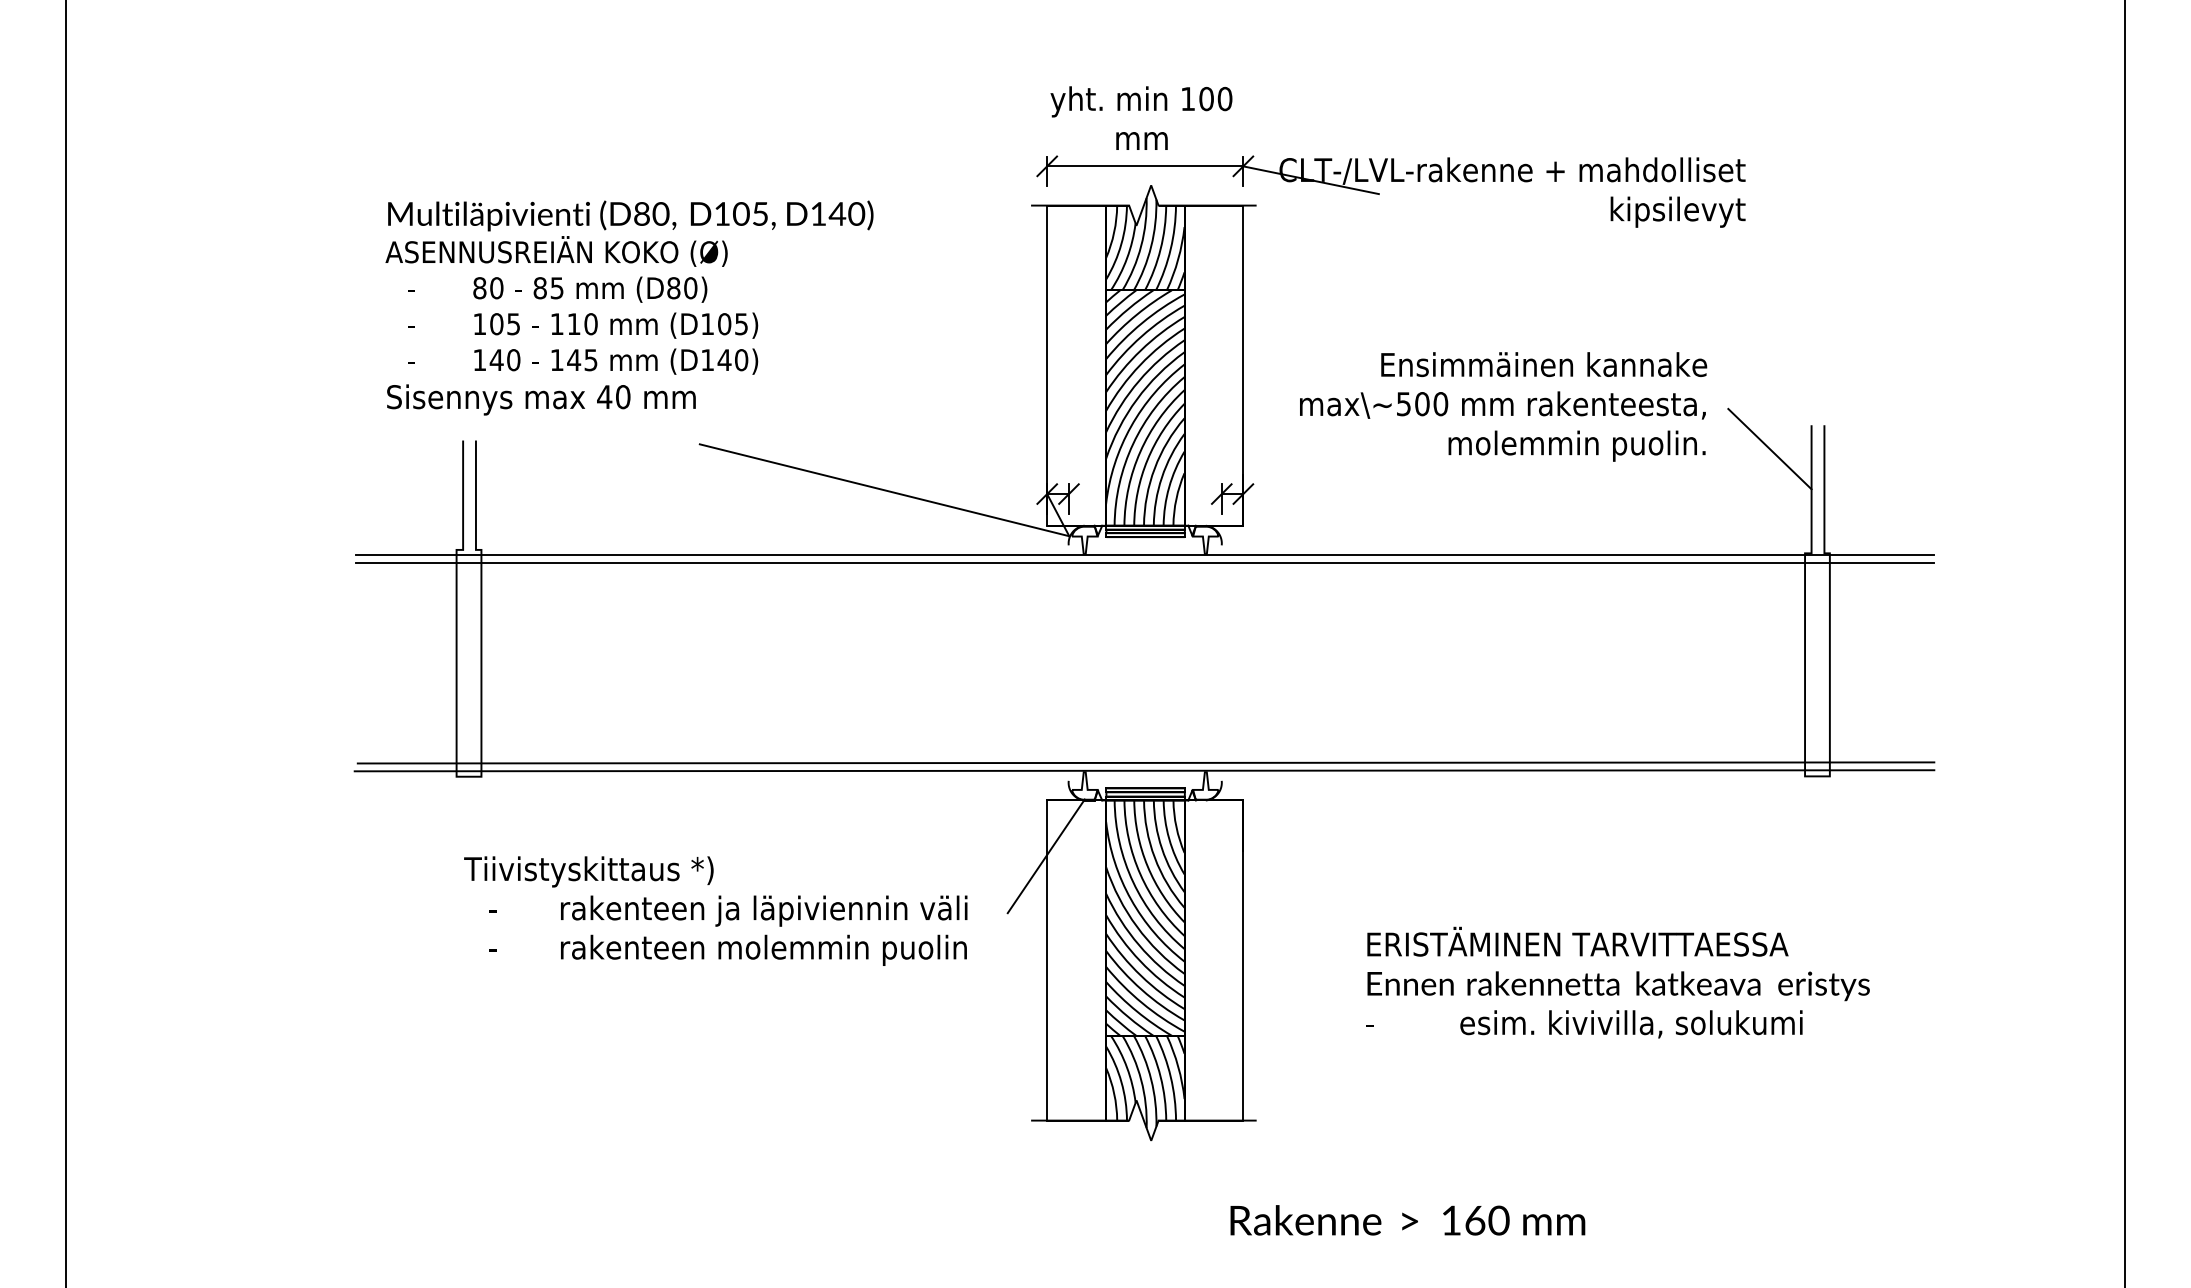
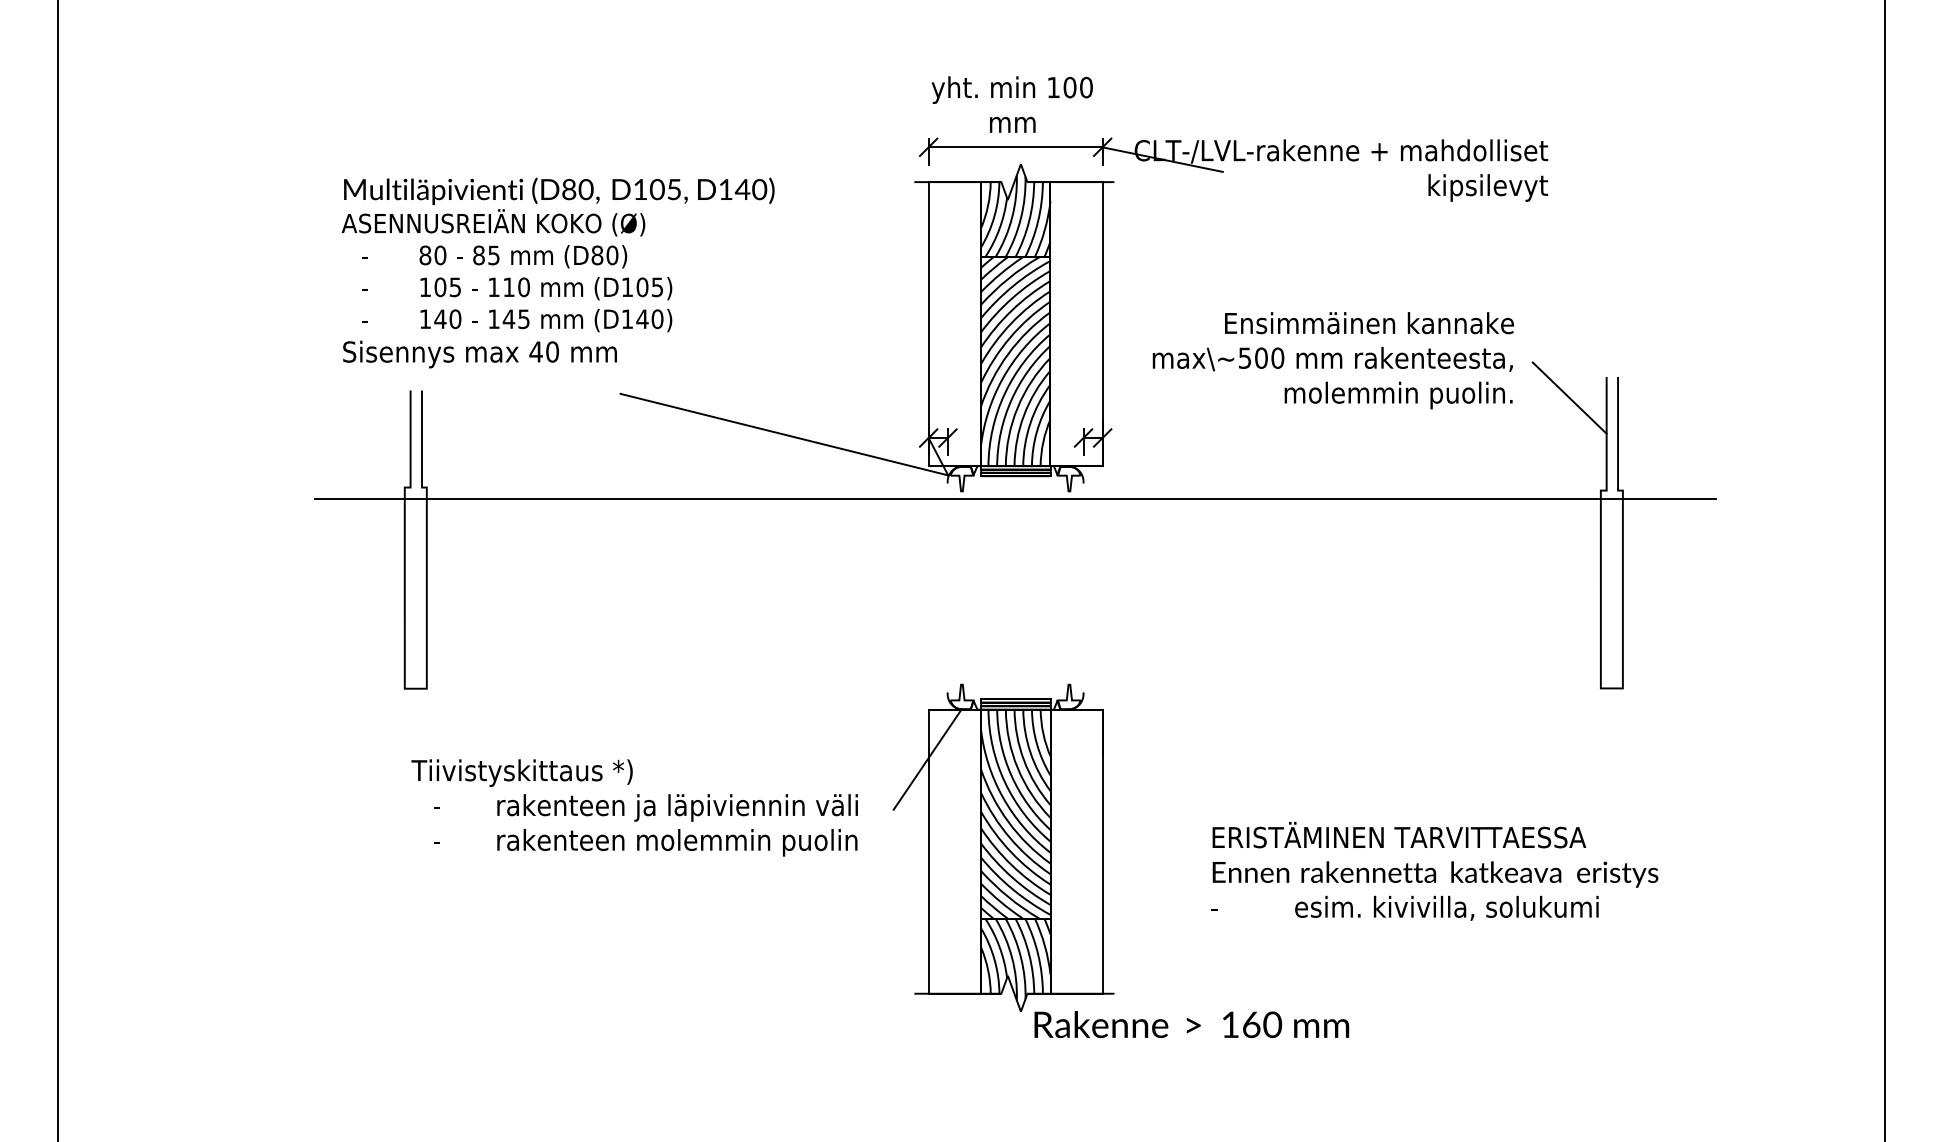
line: (1144, 555) -> (1014, 492), removed
line: (1145, 762) -> (1015, 676), removed
line: (1144, 770) -> (1014, 683), removed
text: (1407, 1220) -> (1191, 1024), moved

